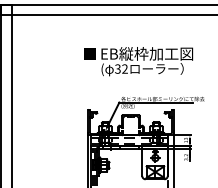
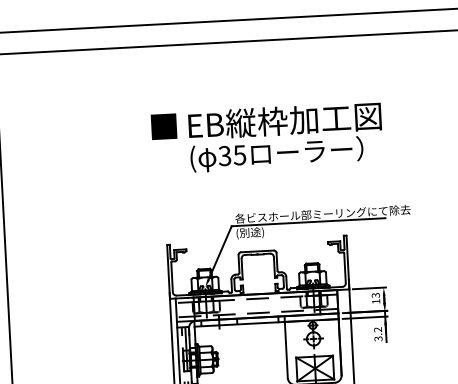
text: (124, 68) -> (238, 154), 32 -> 35

